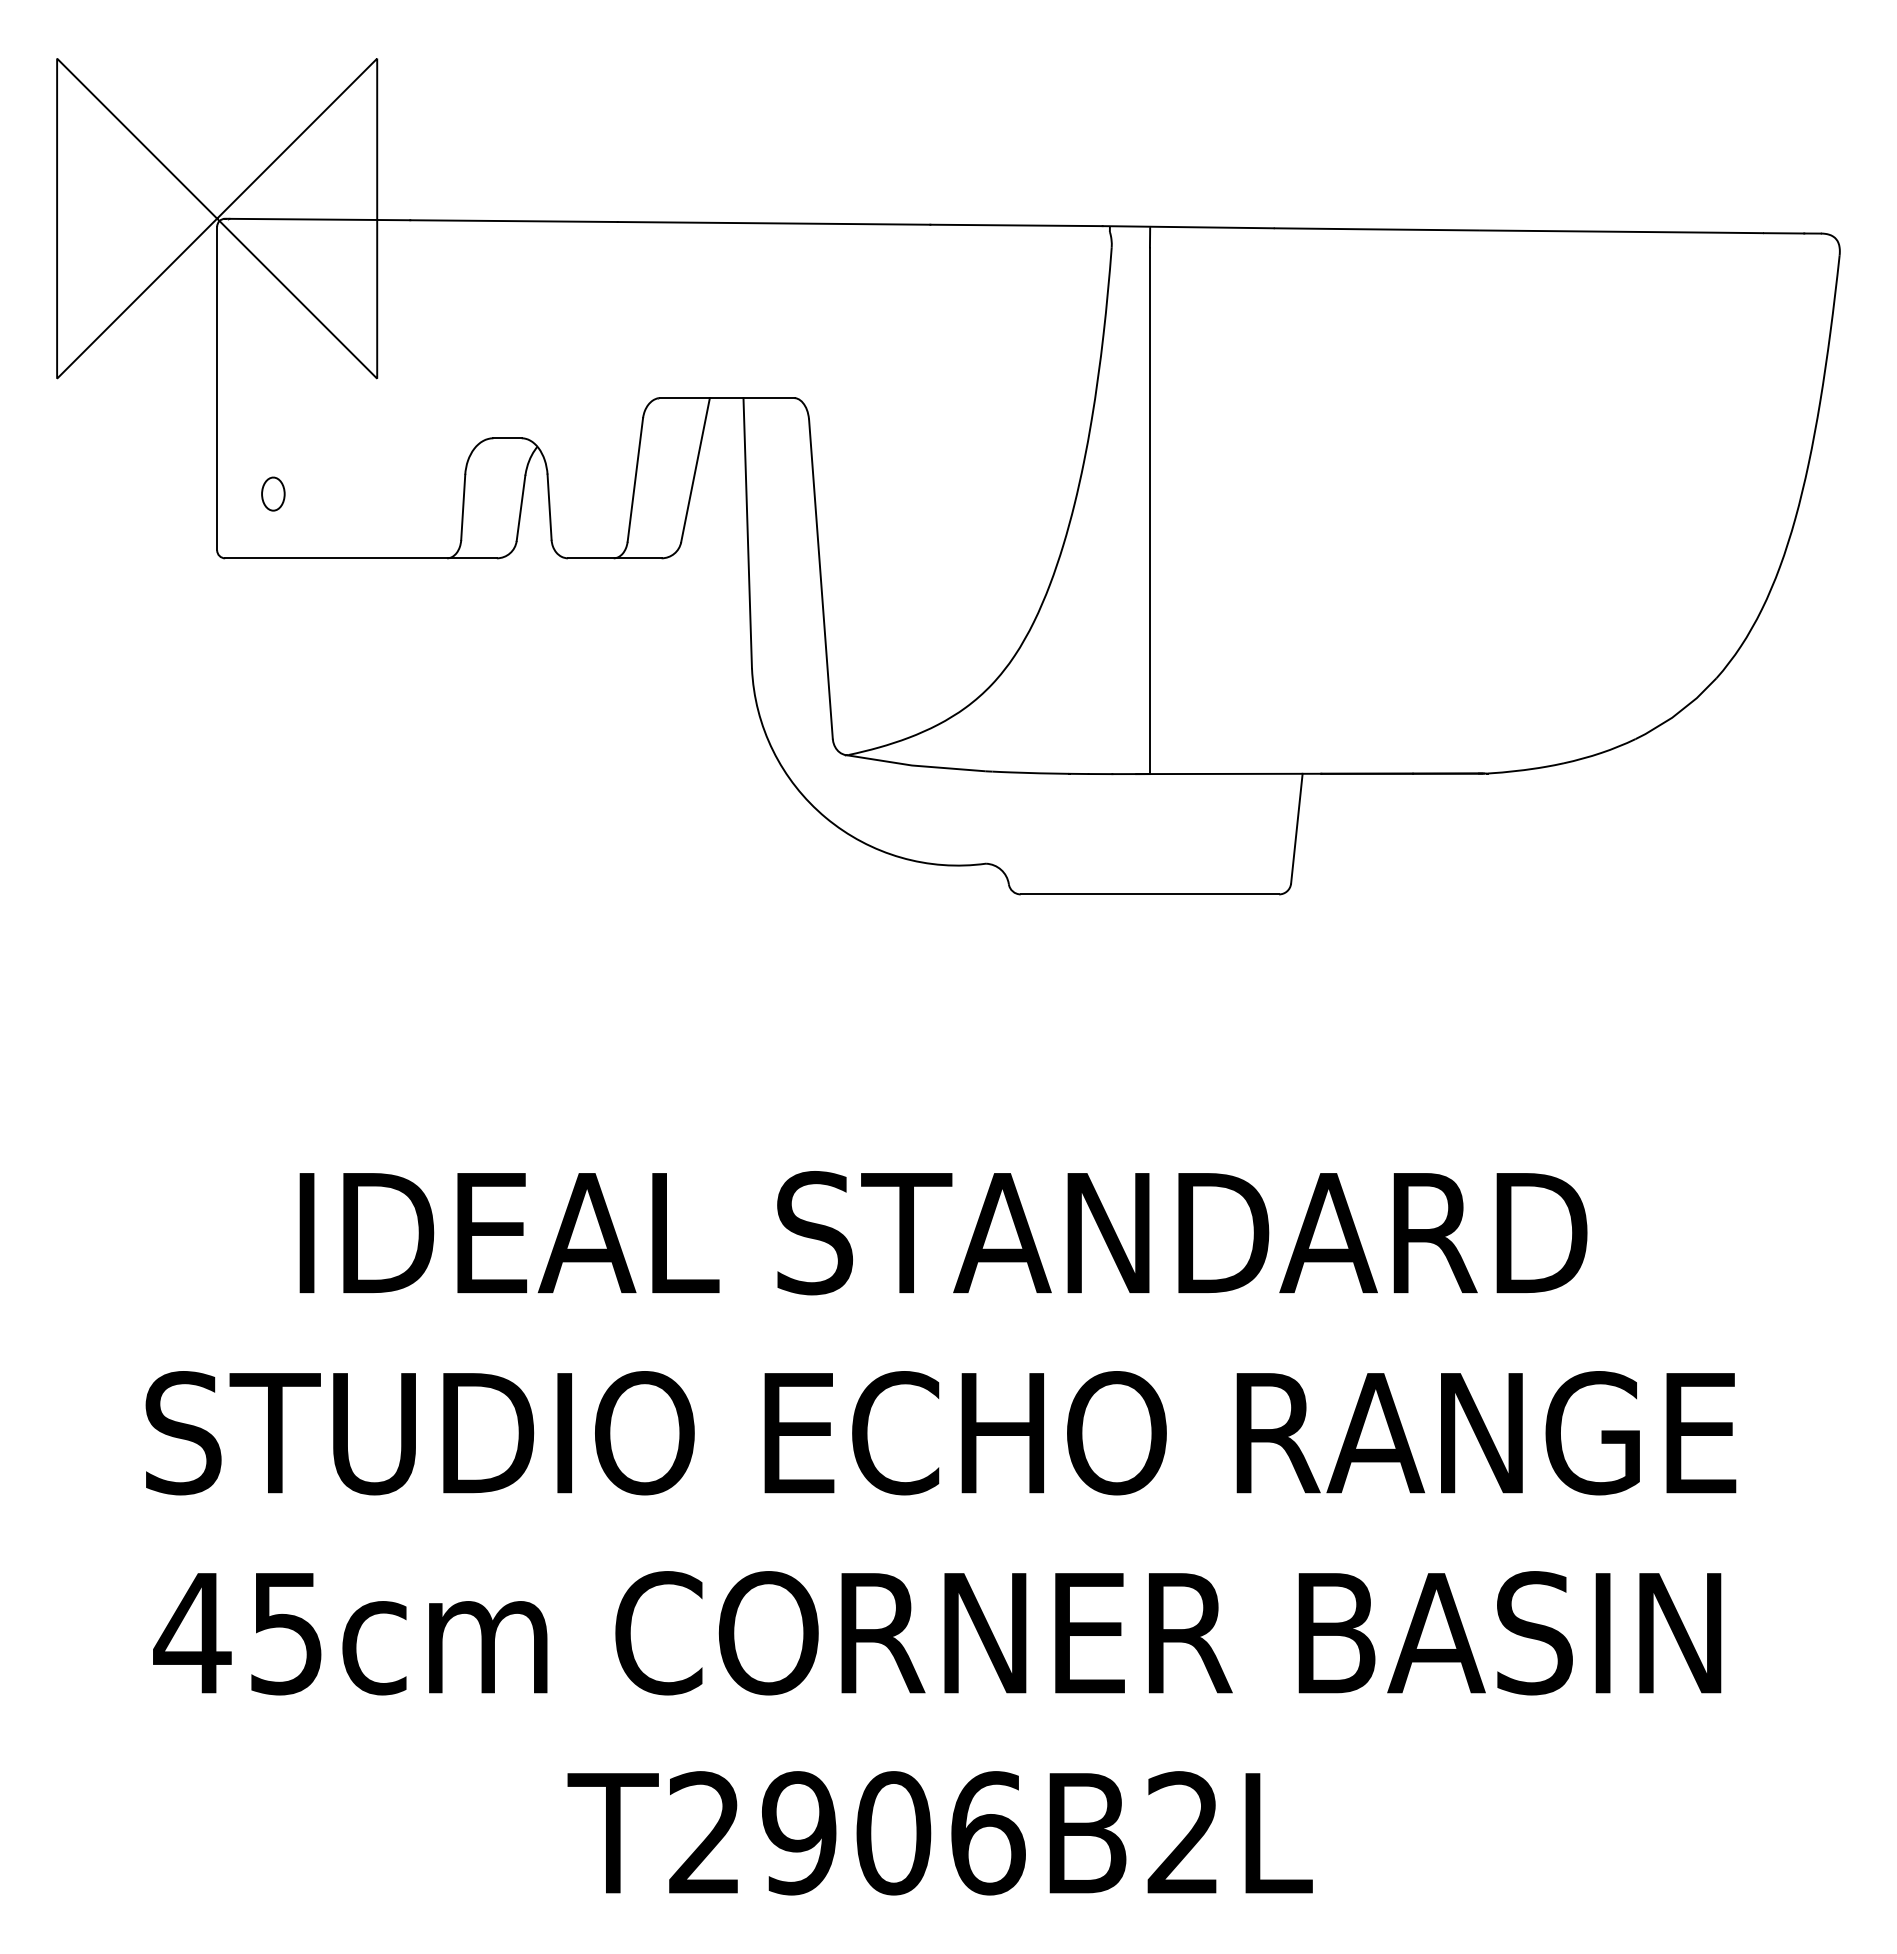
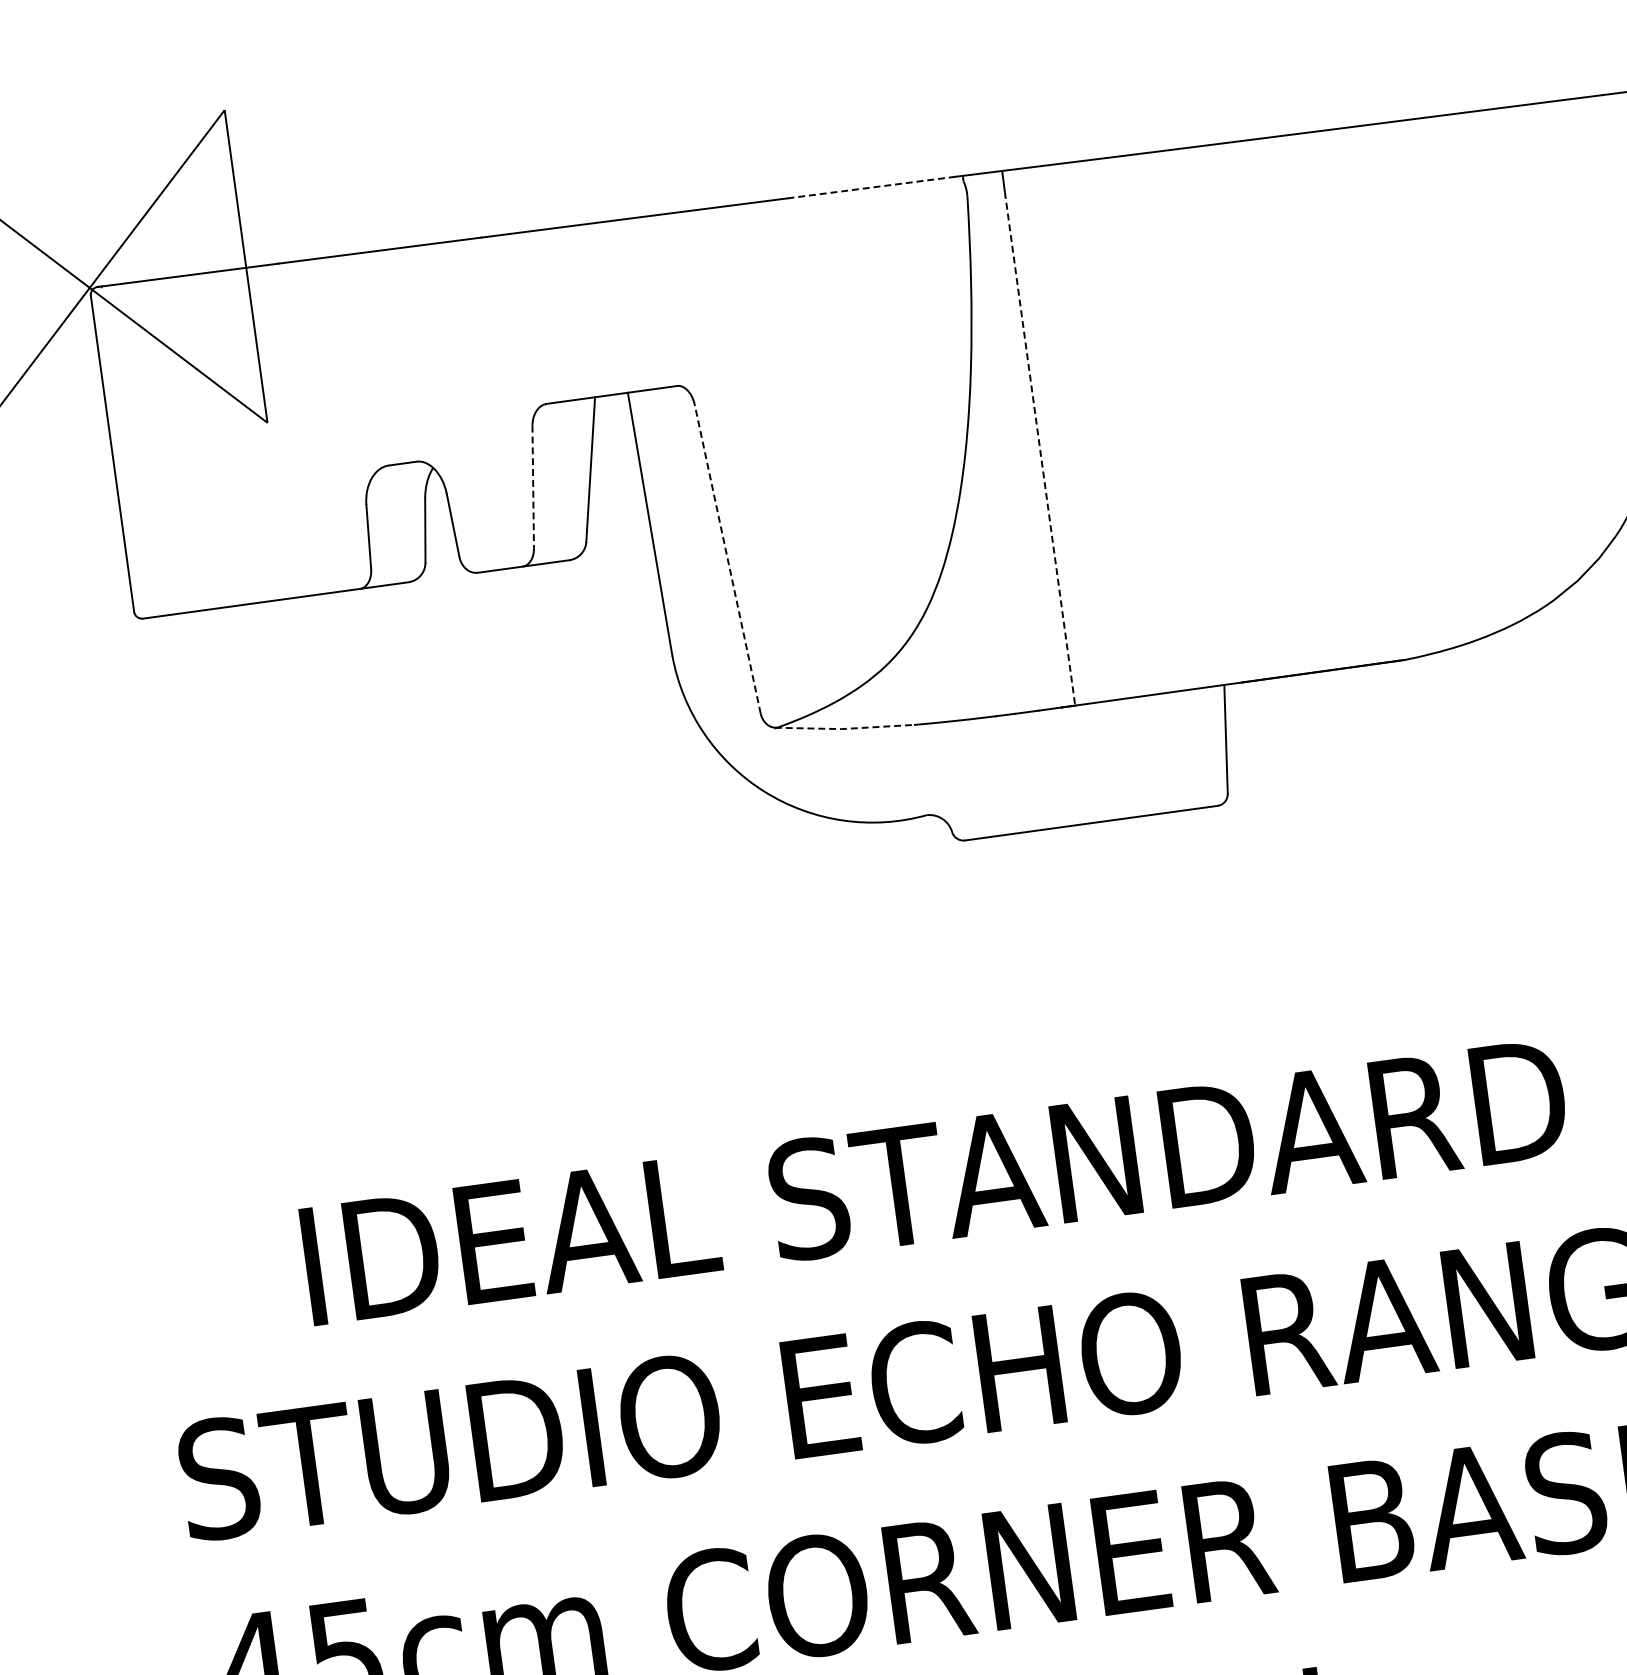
line: (1016, 225) -> (871, 187), solid -> dashed
line: (635, 480) -> (533, 487), solid -> dashed
part: (273, 493) -> (181, 548), removed
line: (1149, 511) -> (1039, 449), solid -> dashed
line: (820, 578) -> (727, 558), solid -> dashed
line: (914, 765) -> (844, 728), solid -> dashed

